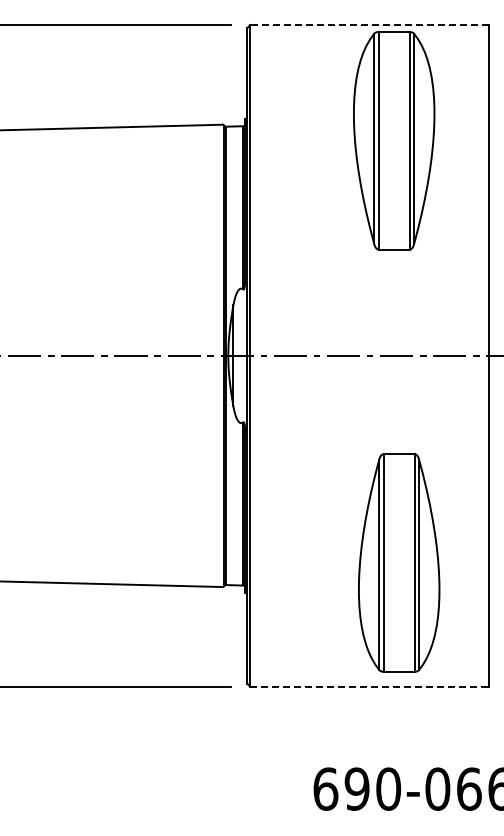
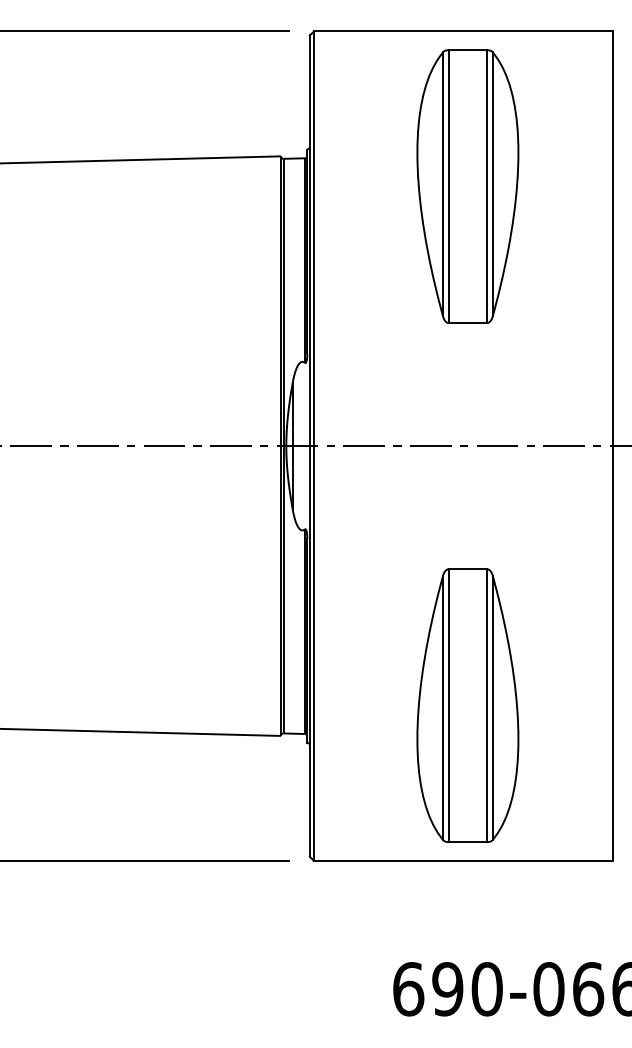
line: (369, 25) -> (463, 32), dashed -> solid
part: (394, 140) -> (468, 186), moved
part: (399, 562) -> (468, 705), moved
line: (370, 686) -> (464, 860), dashed -> solid

